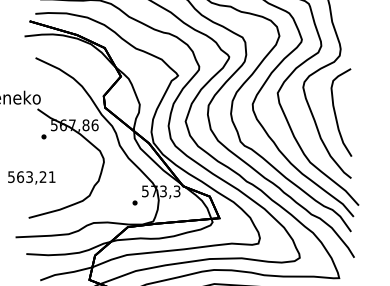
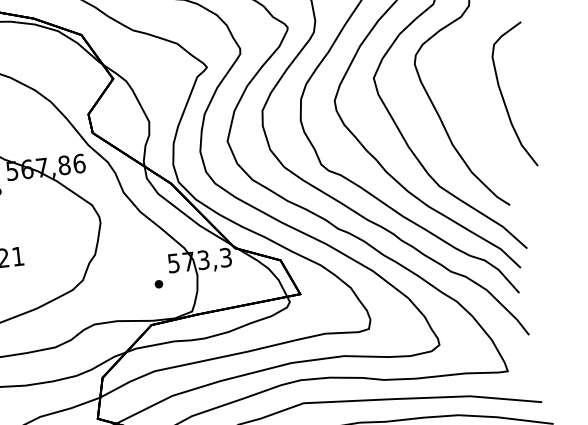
curve: (336, 114) -> (505, 99), moved

